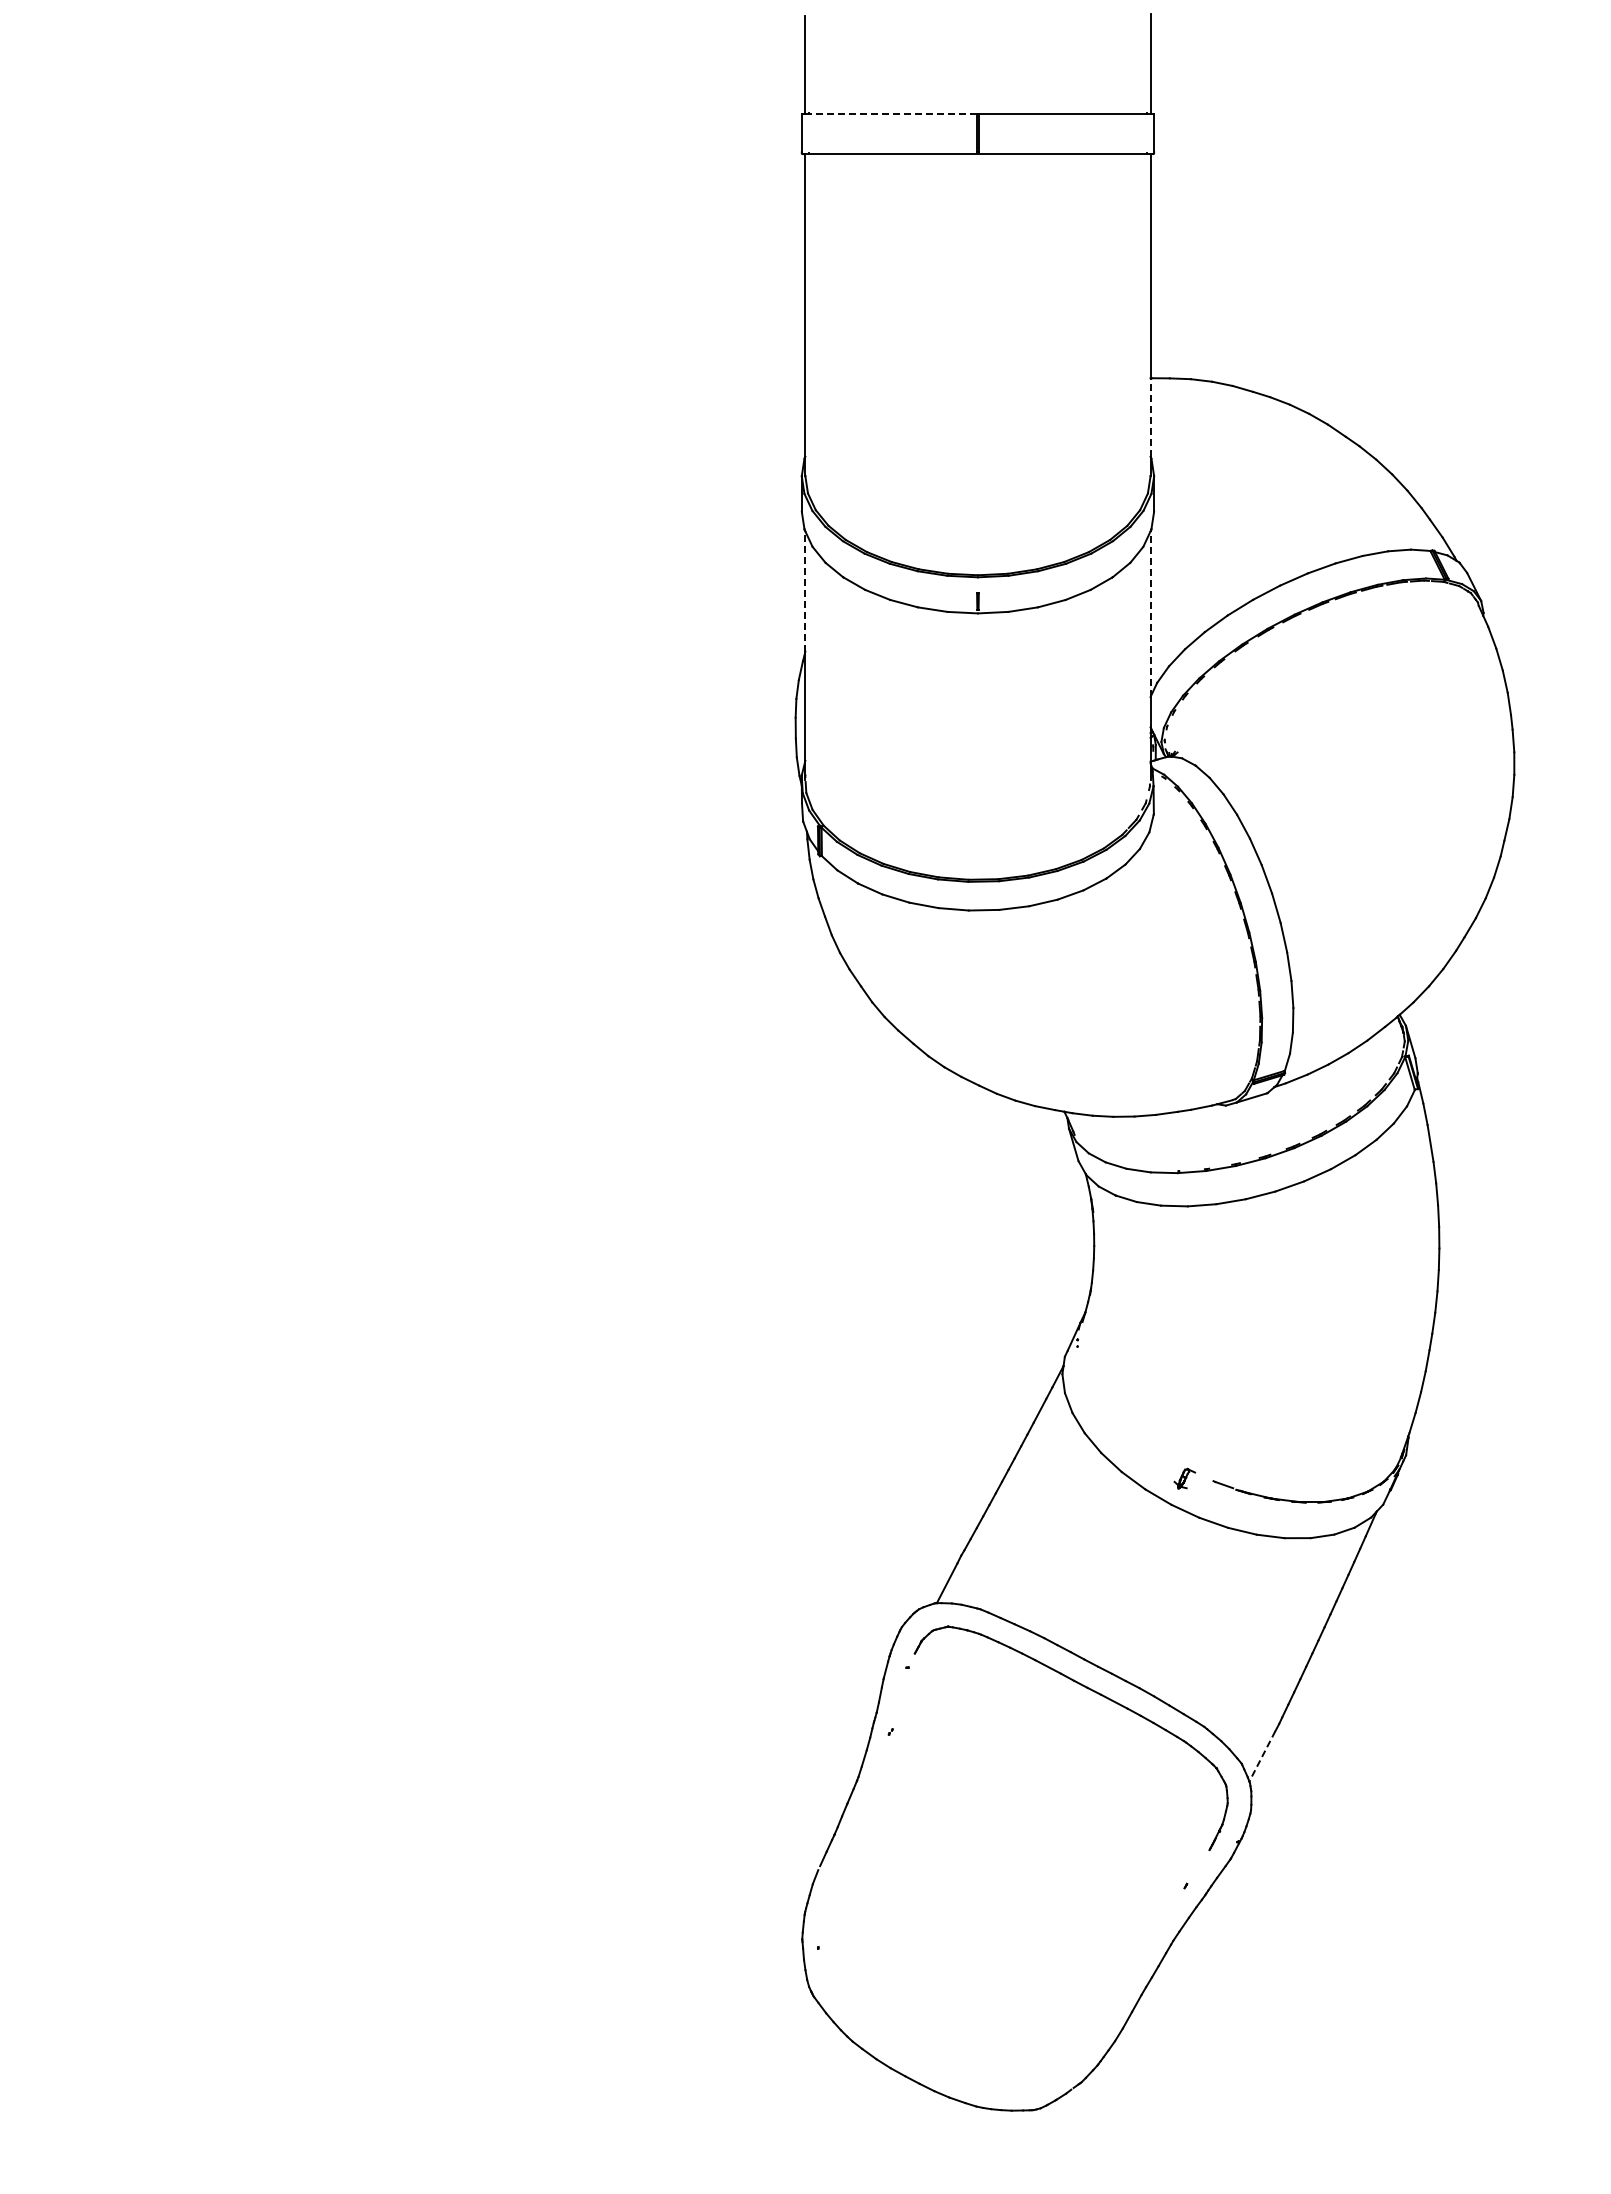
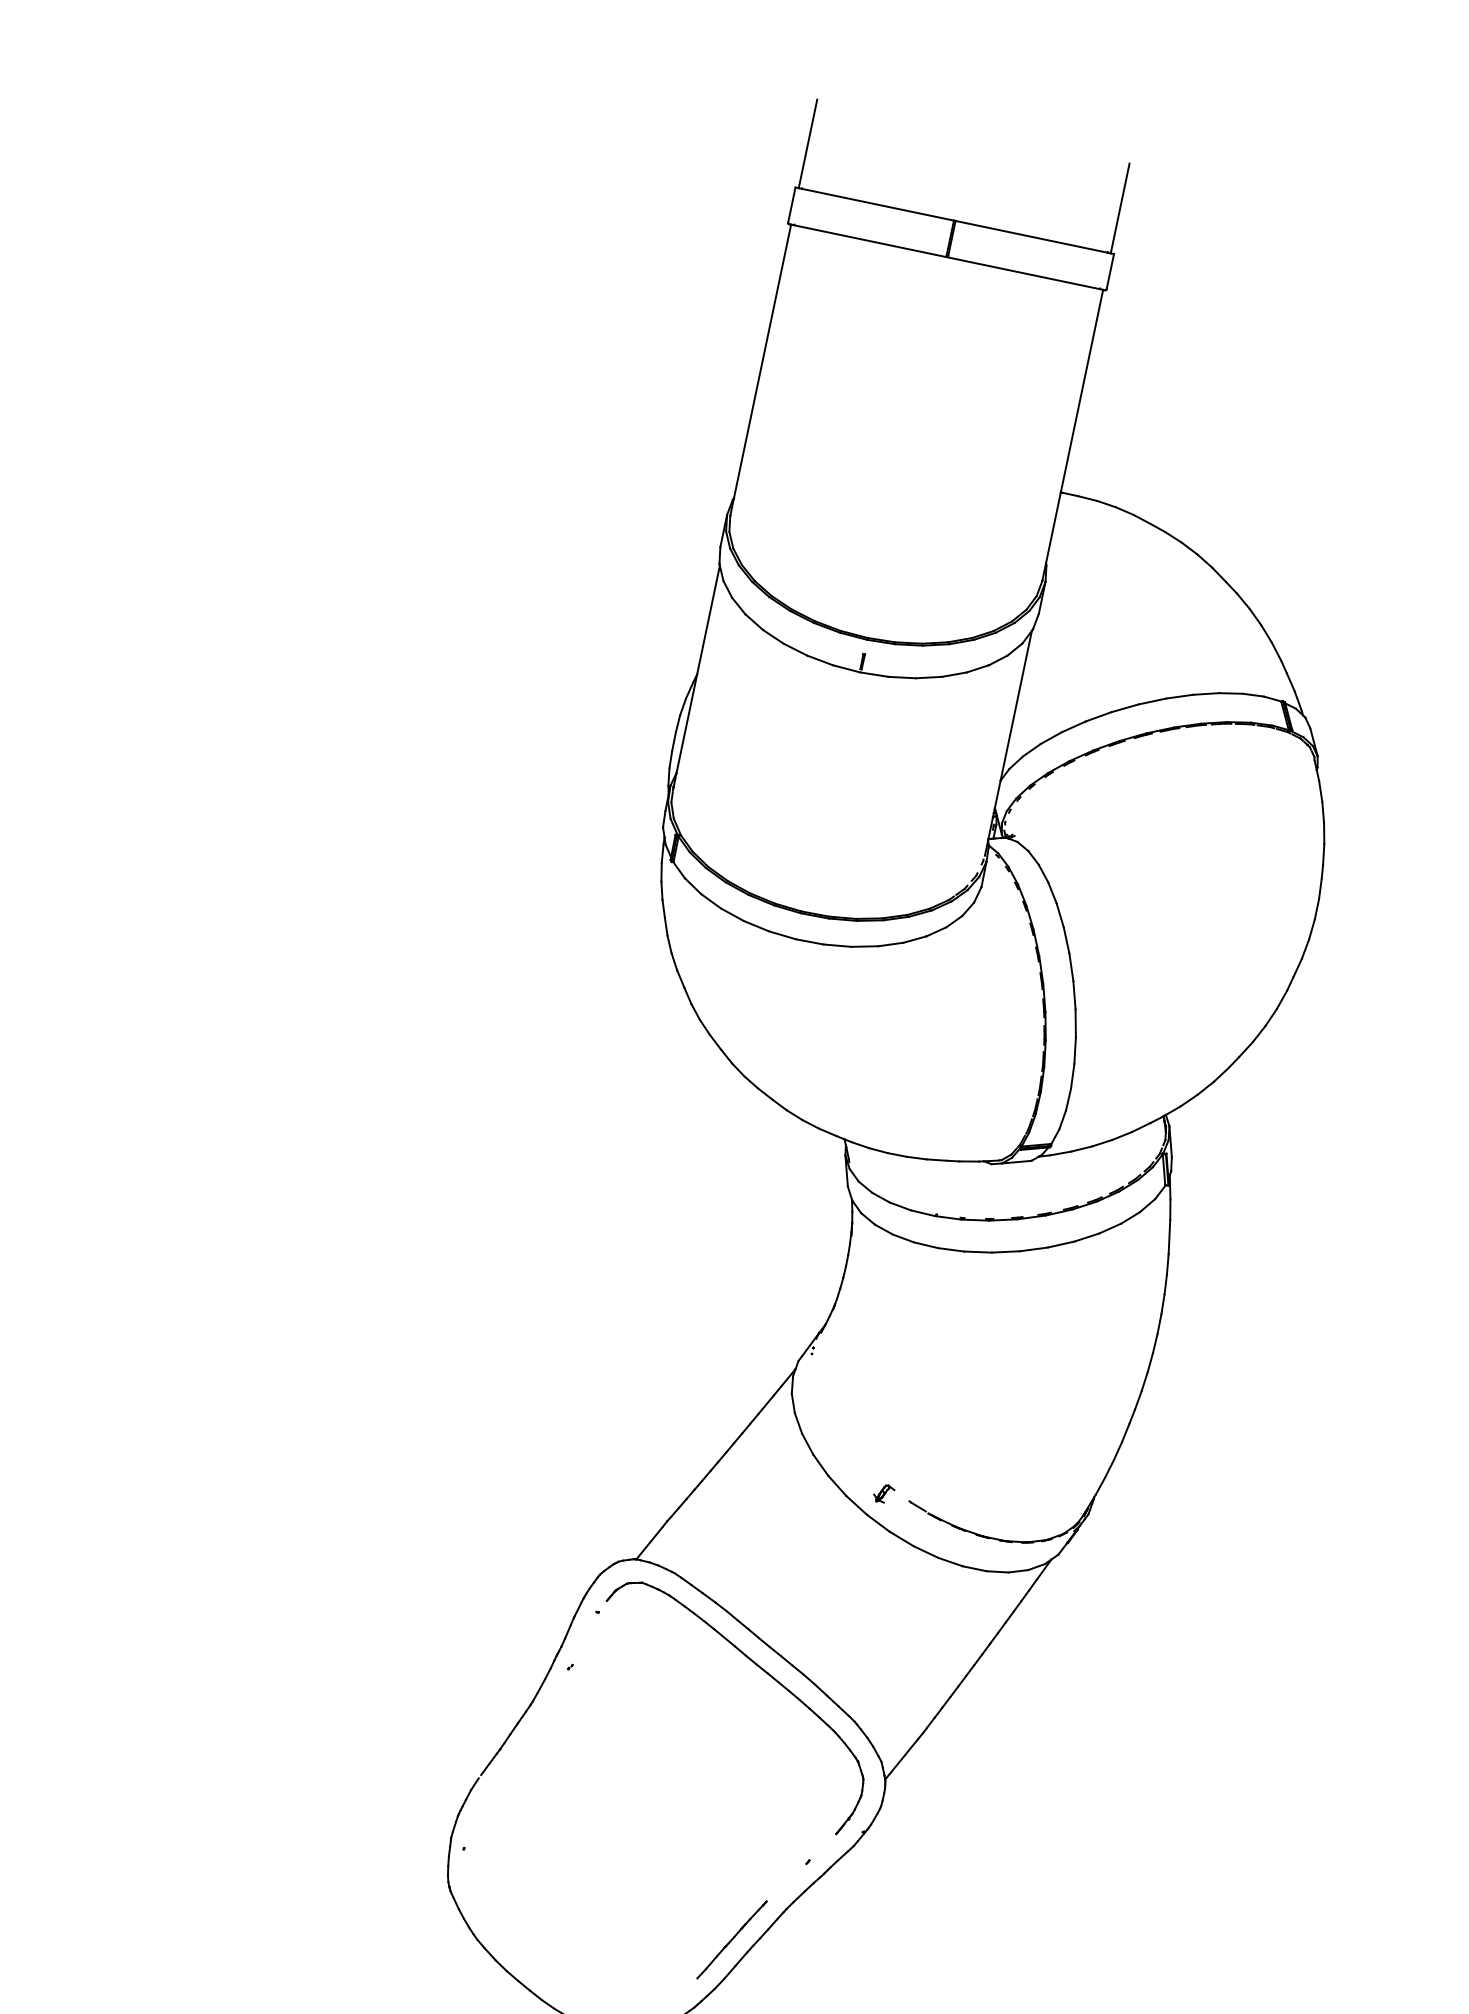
line: (892, 113) -> (877, 204), dashed -> solid
line: (1150, 417) -> (1053, 527), dashed -> solid
line: (805, 591) -> (708, 620), dashed -> solid
line: (1150, 614) -> (1016, 706), dashed -> solid
line: (1262, 1756) -> (901, 1759), dashed -> solid
line: (1122, 1984) -> (732, 1939), added

